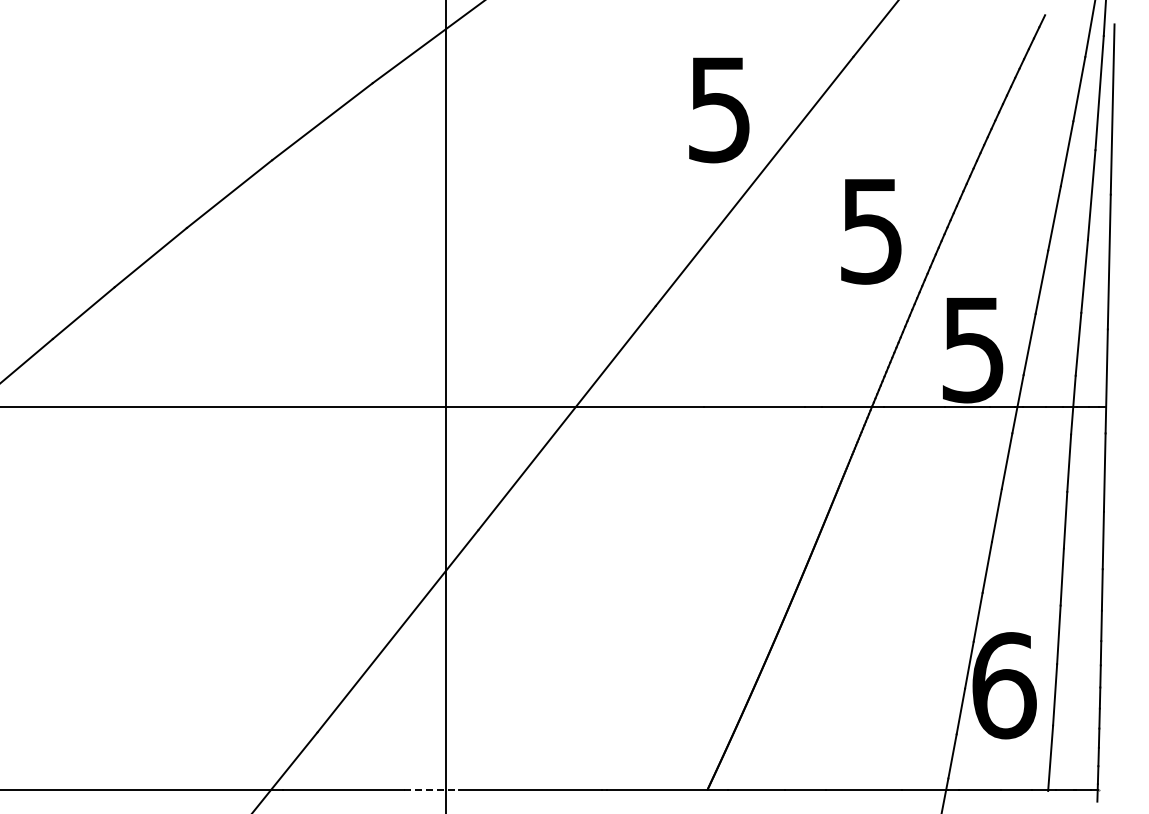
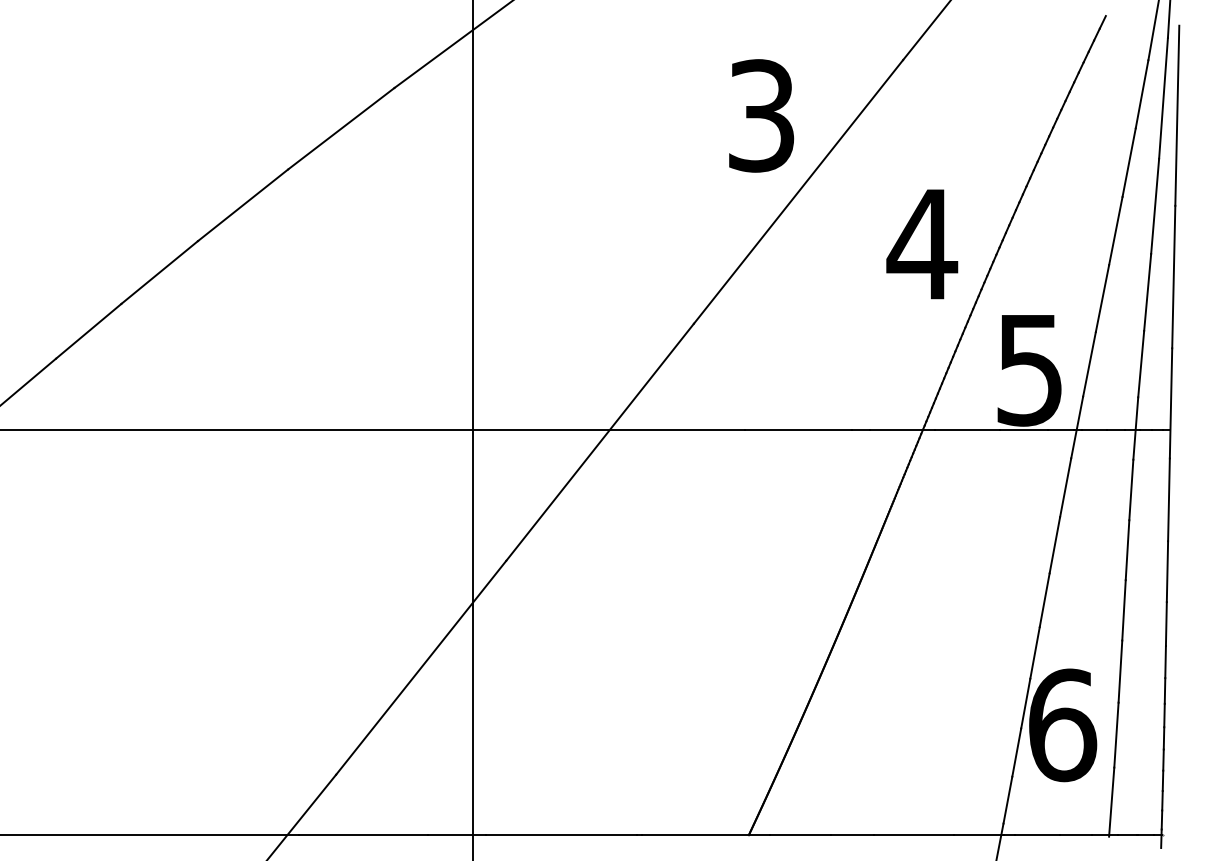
text: (719, 109) -> (761, 115), 5 -> 3
text: (871, 231) -> (922, 244), 5 -> 4
line: (431, 789) -> (456, 835), dashed -> solid

